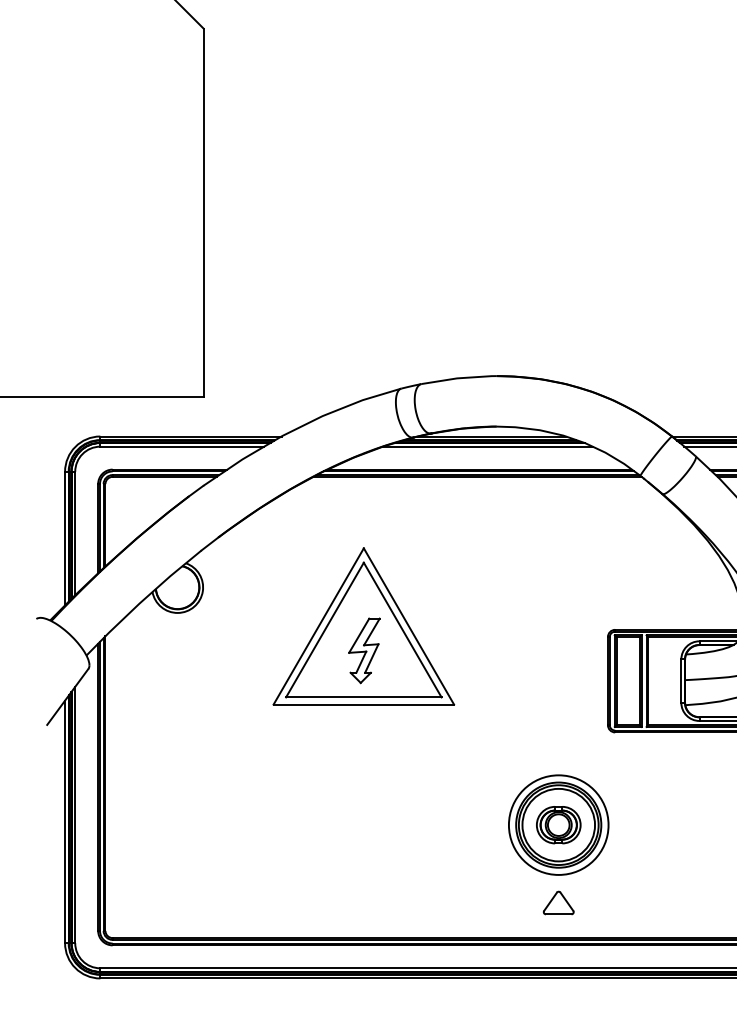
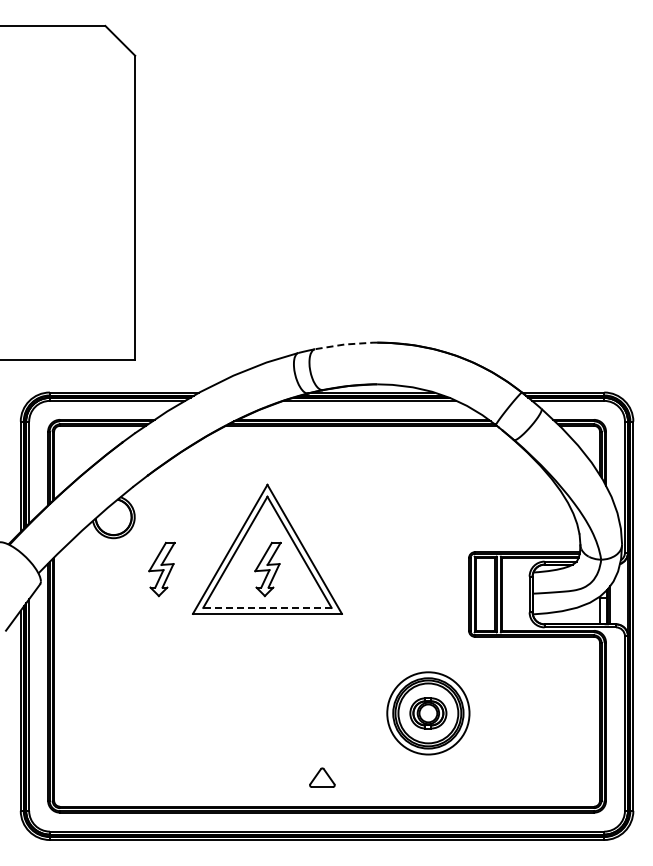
line: (459, 378) -> (346, 344), solid -> dashed
part: (235, 650) -> (161, 569), added
line: (362, 696) -> (266, 607), solid -> dashed
part: (558, 902) -> (322, 777), moved

